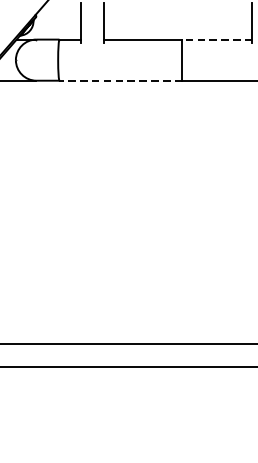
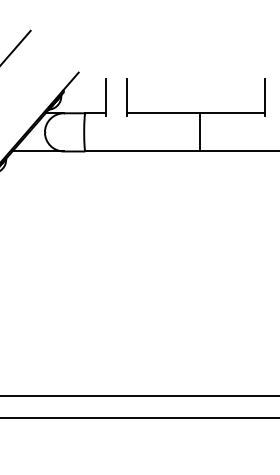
line: (217, 39) -> (232, 113), dashed -> solid
line: (120, 80) -> (142, 151), dashed -> solid

